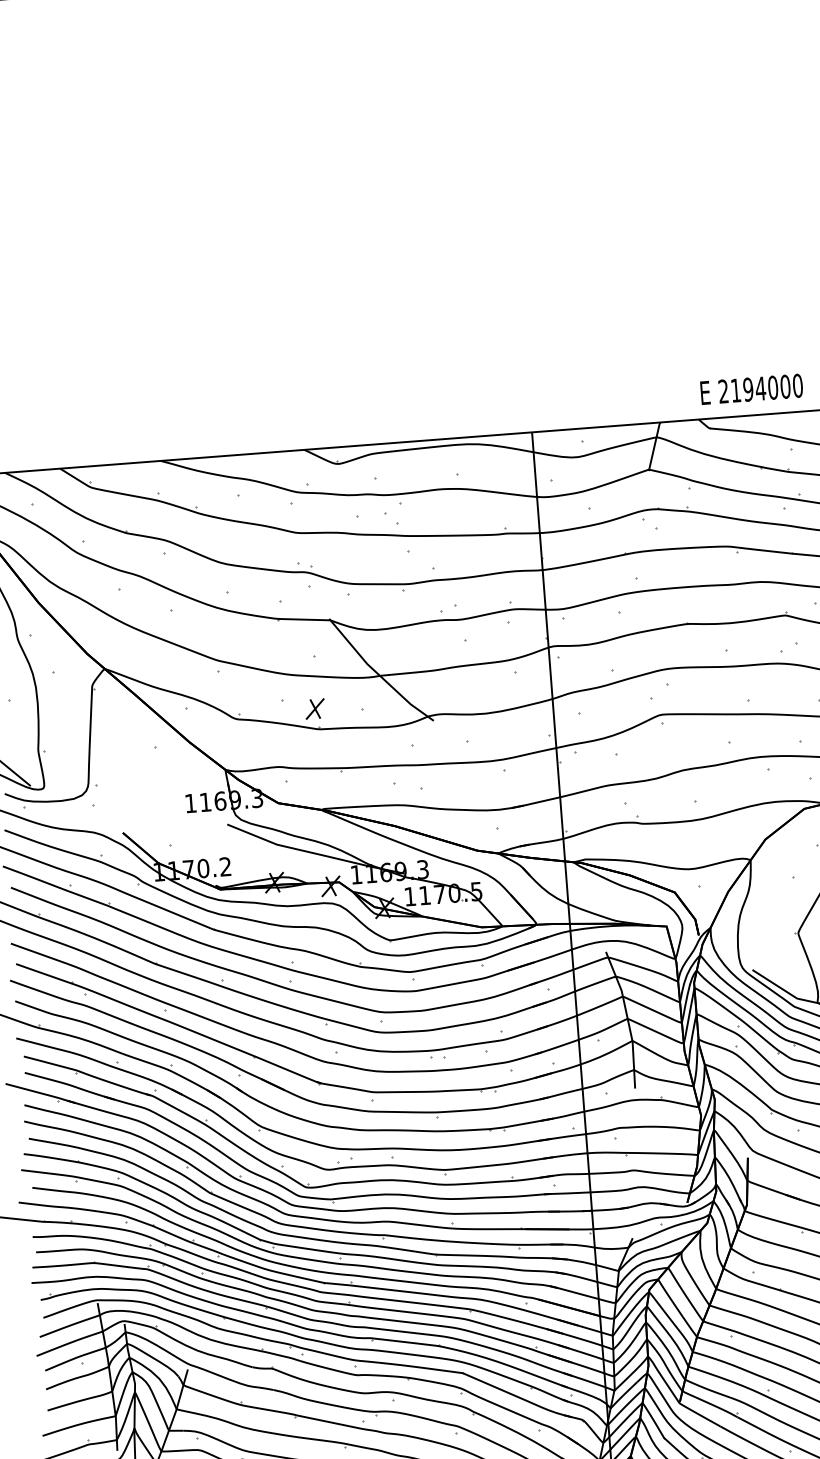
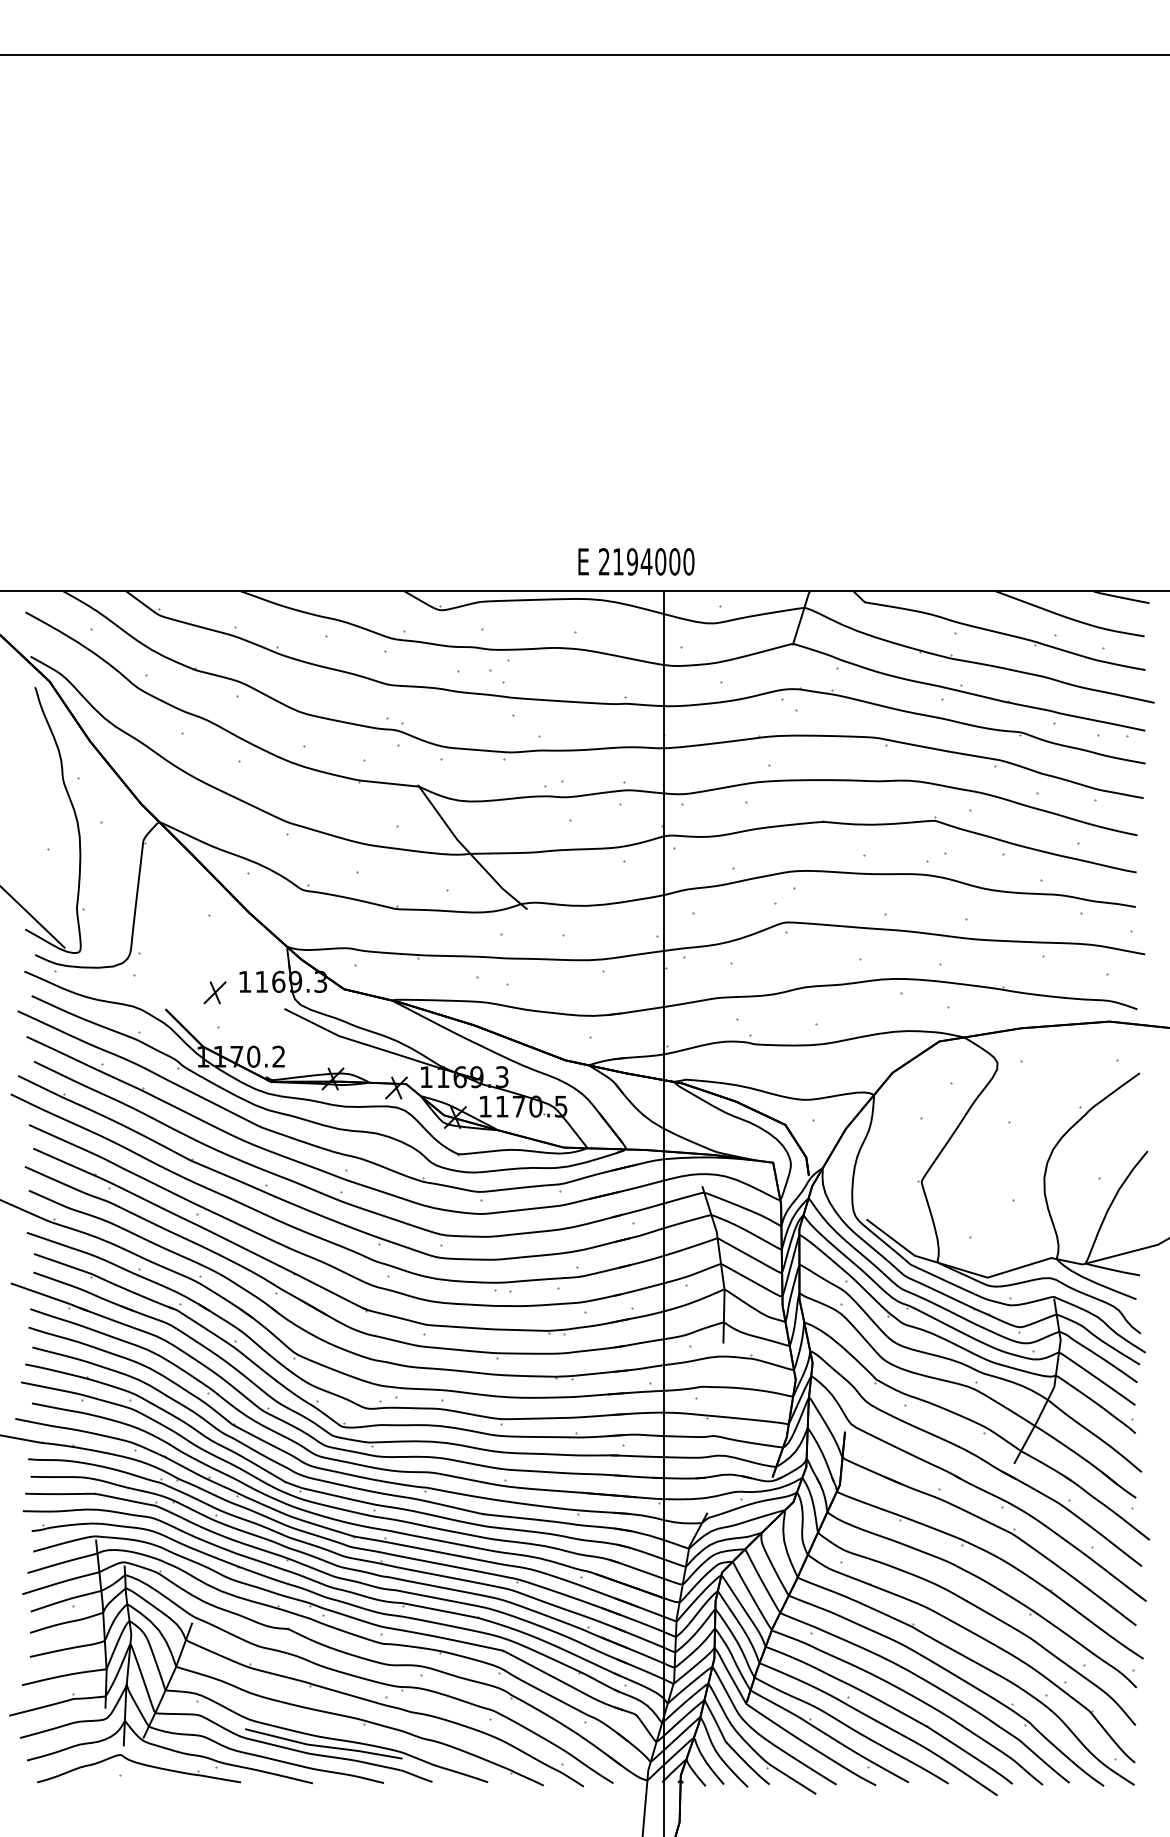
text: (751, 389) -> (636, 561), moved
part: (314, 708) -> (214, 992), moved

